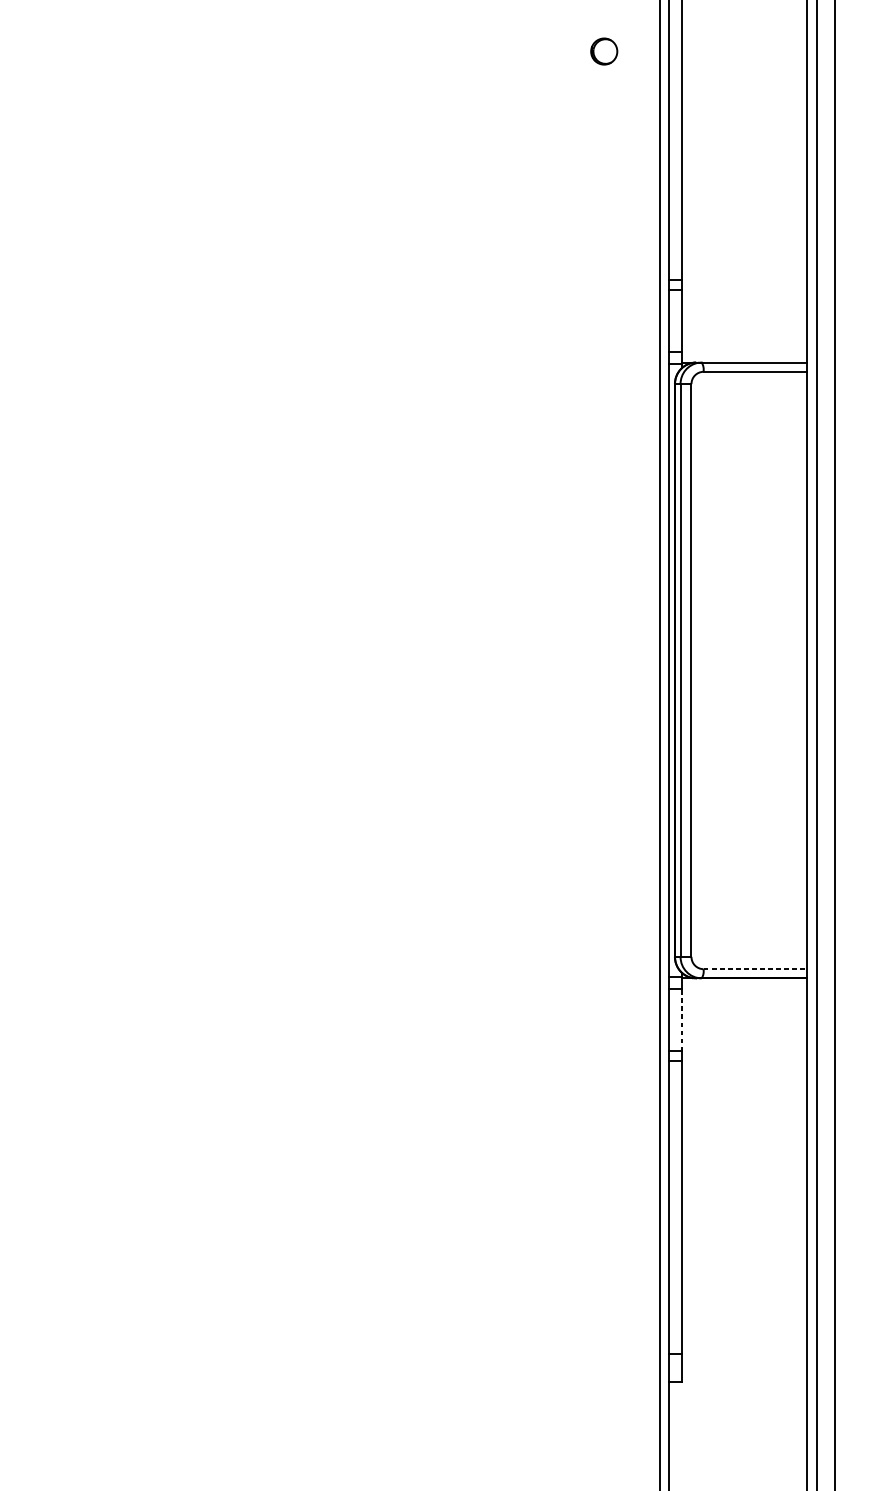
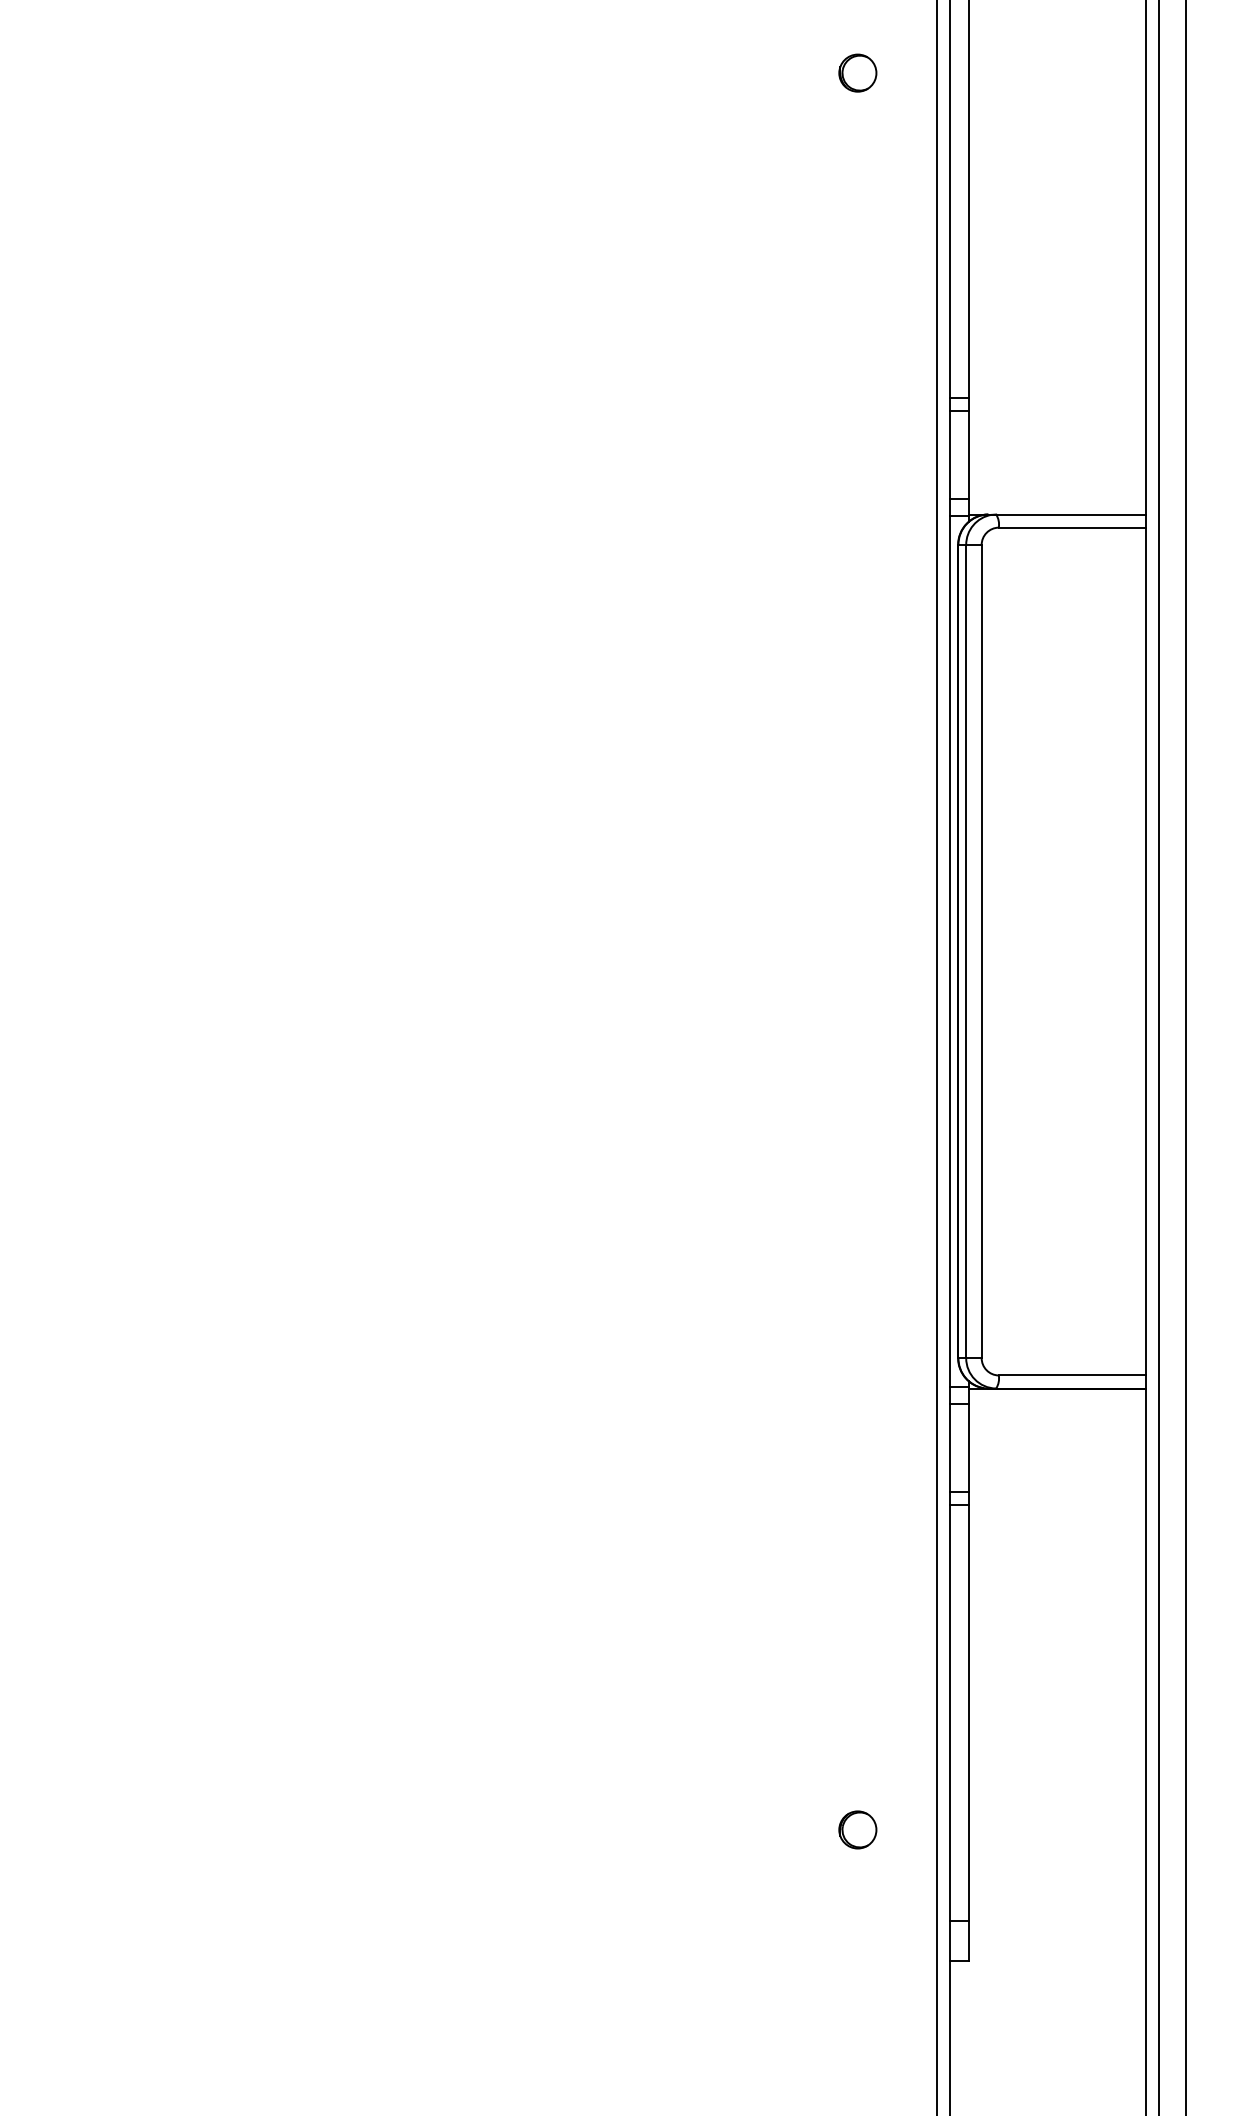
line: (755, 969) -> (1072, 1375), dashed -> solid
line: (682, 1019) -> (968, 1447), dashed -> solid
part: (603, 1289) -> (857, 1829), added

